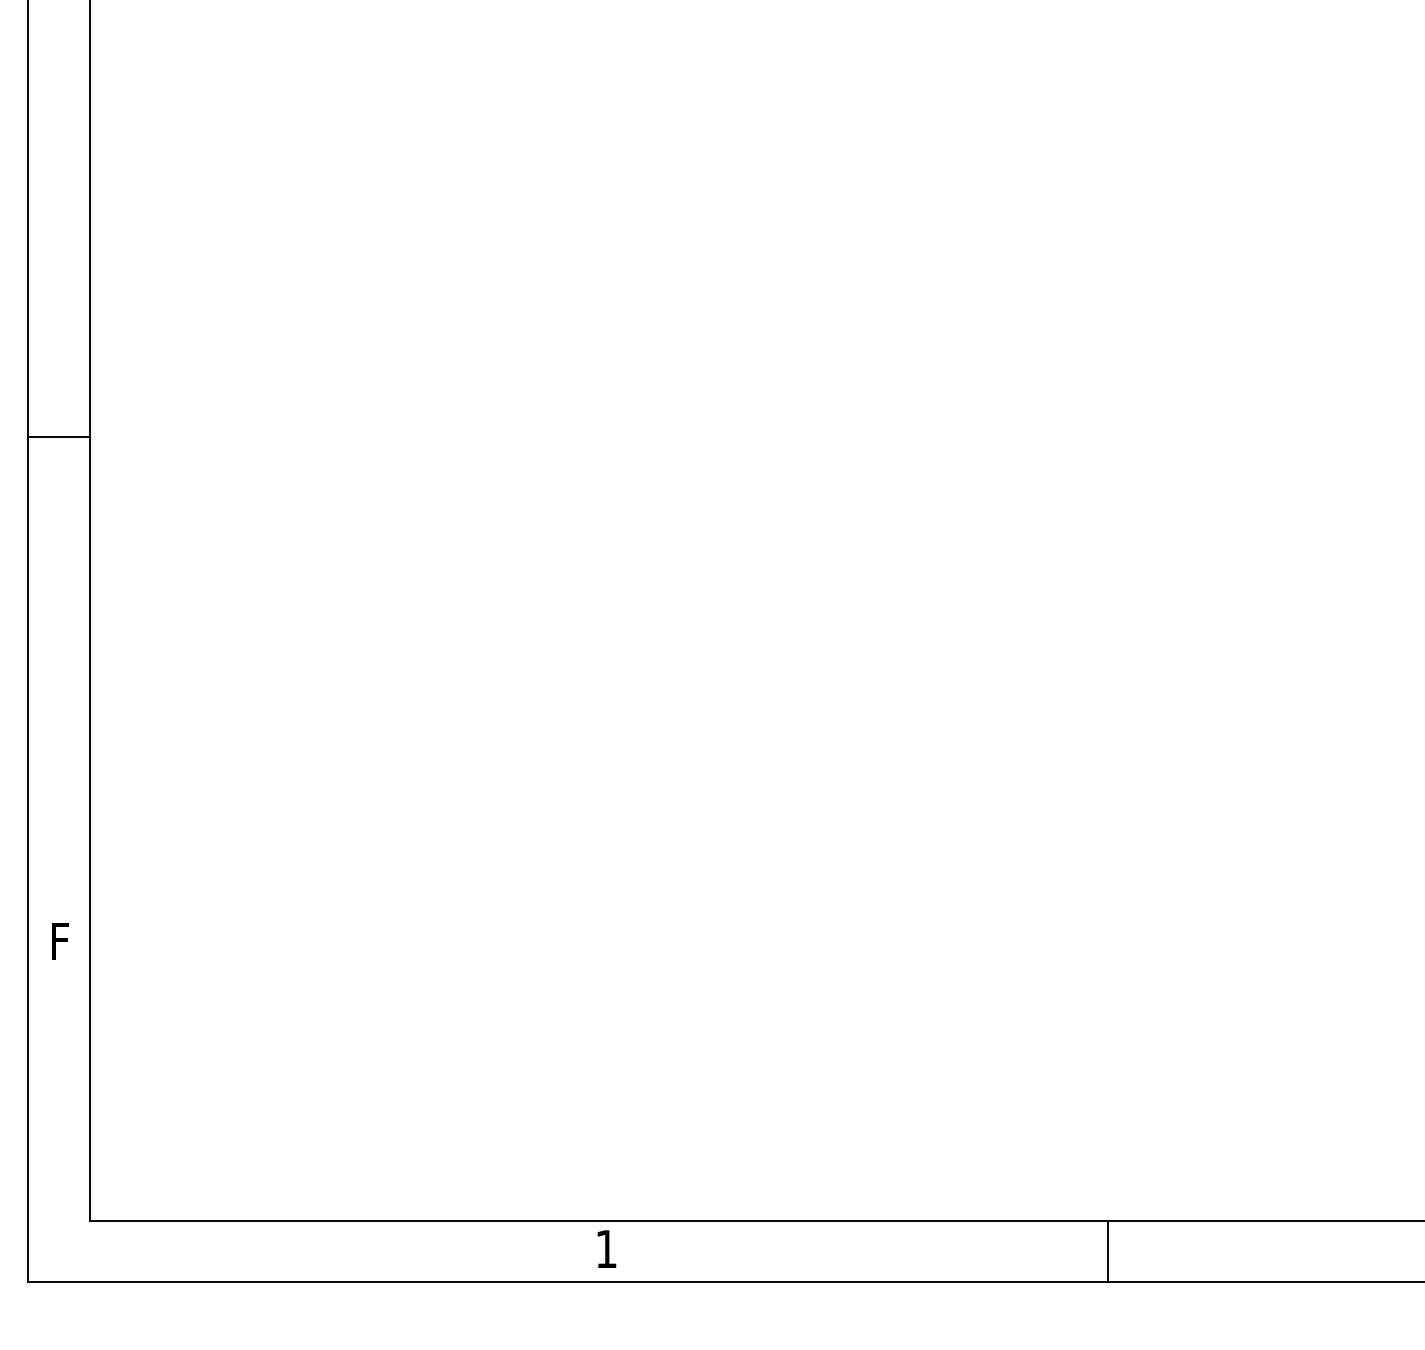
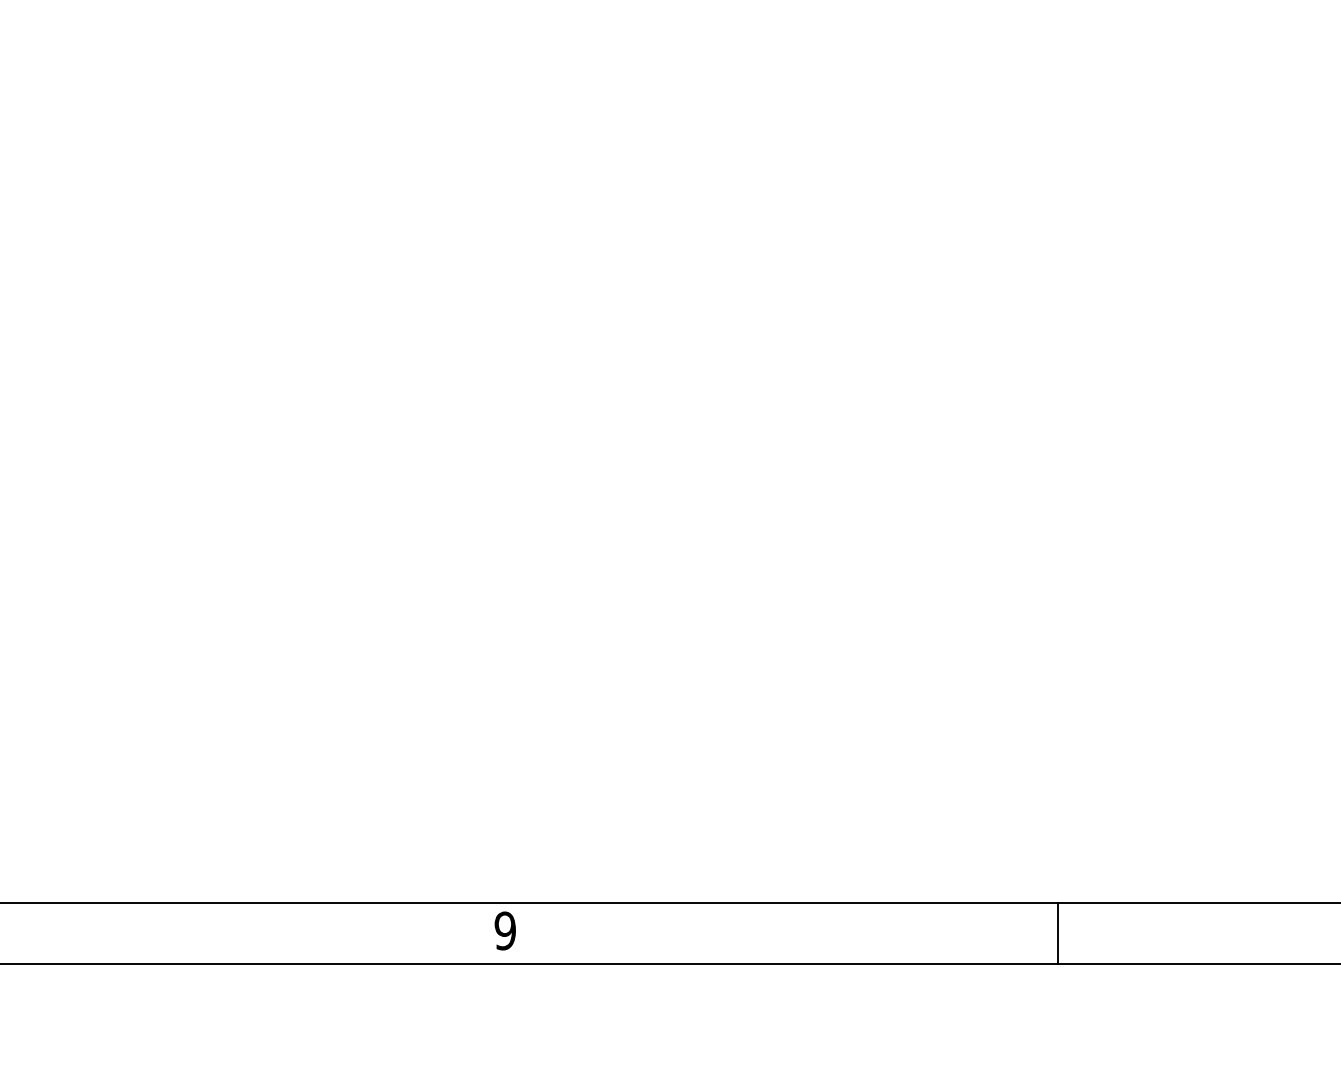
text: (606, 1248) -> (505, 930), 1 -> 9
line: (1108, 1251) -> (1058, 933), moved

